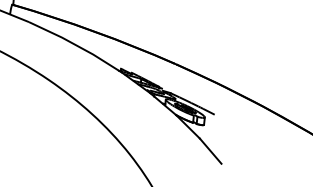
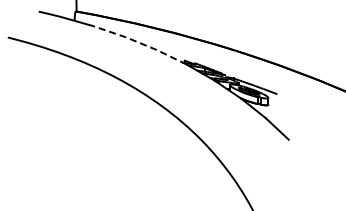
line: (76, 45) -> (140, 43), solid -> dashed

